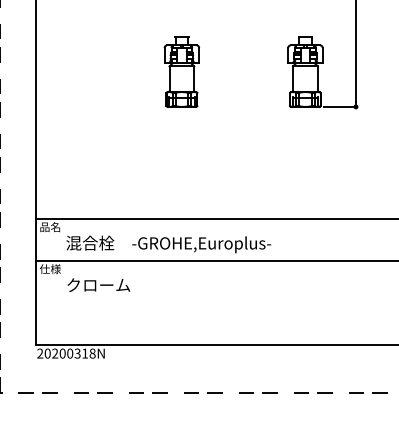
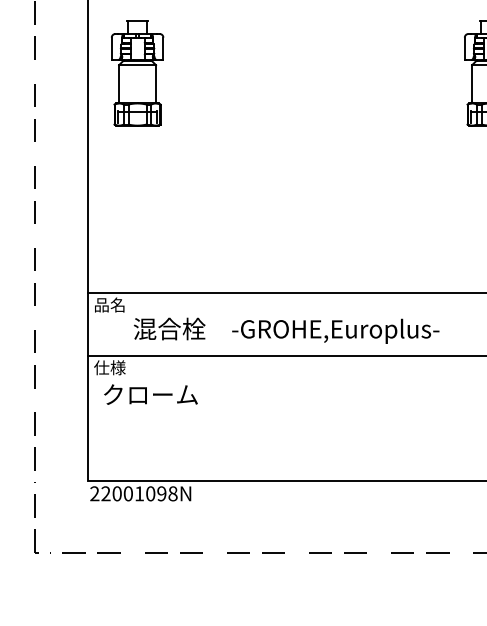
part: (181, 71) -> (137, 72), moved
text: (98, 284) -> (150, 393), moved
text: (66, 353) -> (134, 493), 20200318N -> 22001098N

